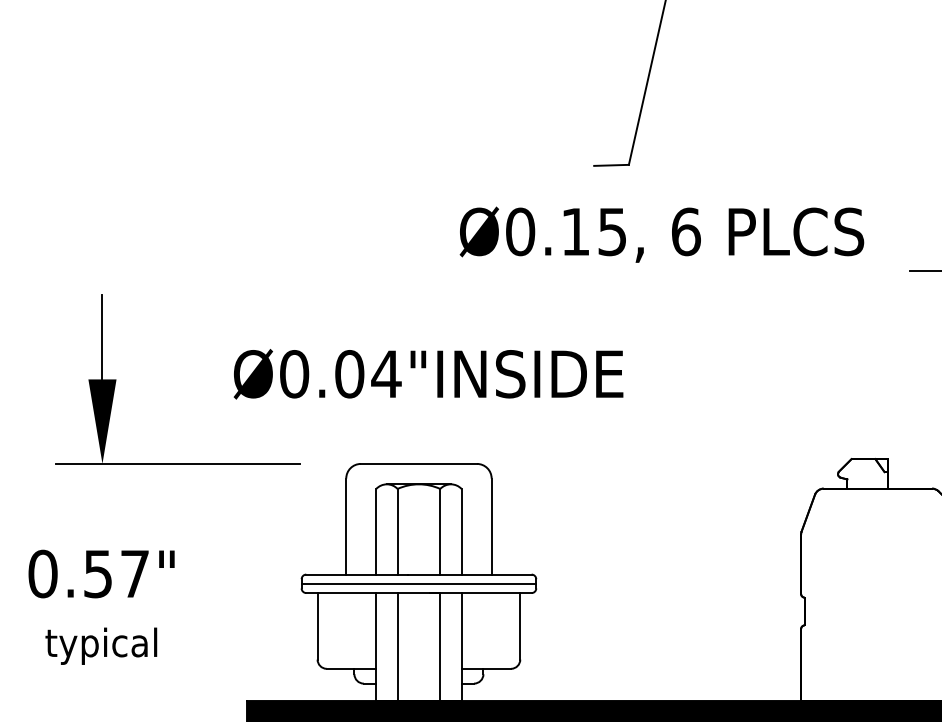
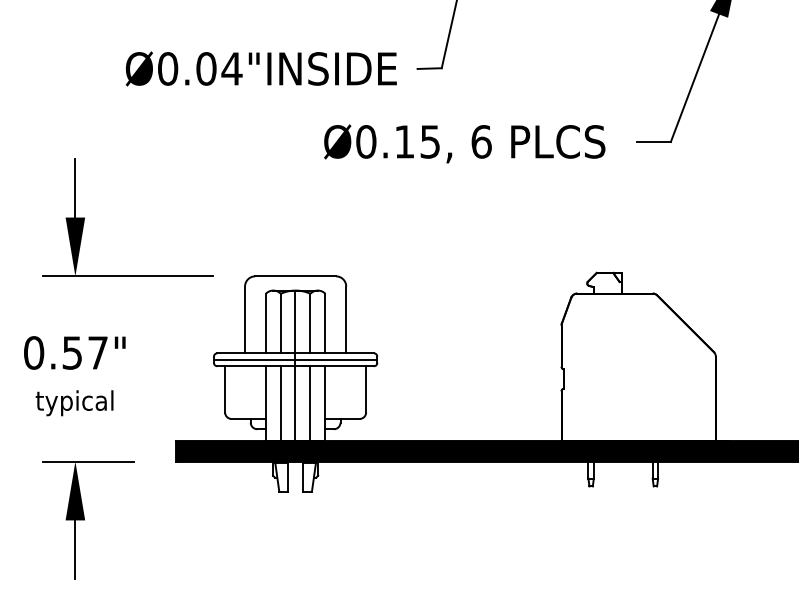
text: (661, 234) -> (464, 143), moved
text: (427, 373) -> (260, 68), moved
line: (418, 593) -> (295, 366), added

